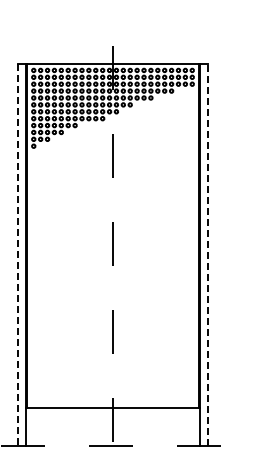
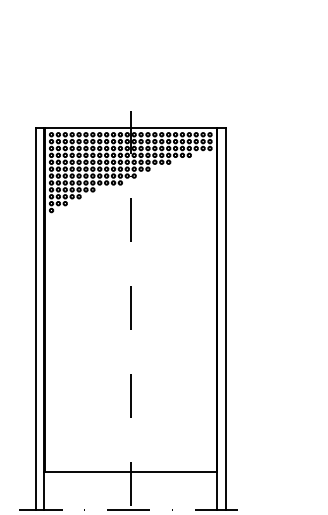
line: (207, 254) -> (225, 318), dashed -> solid
line: (18, 255) -> (36, 319), dashed -> solid

